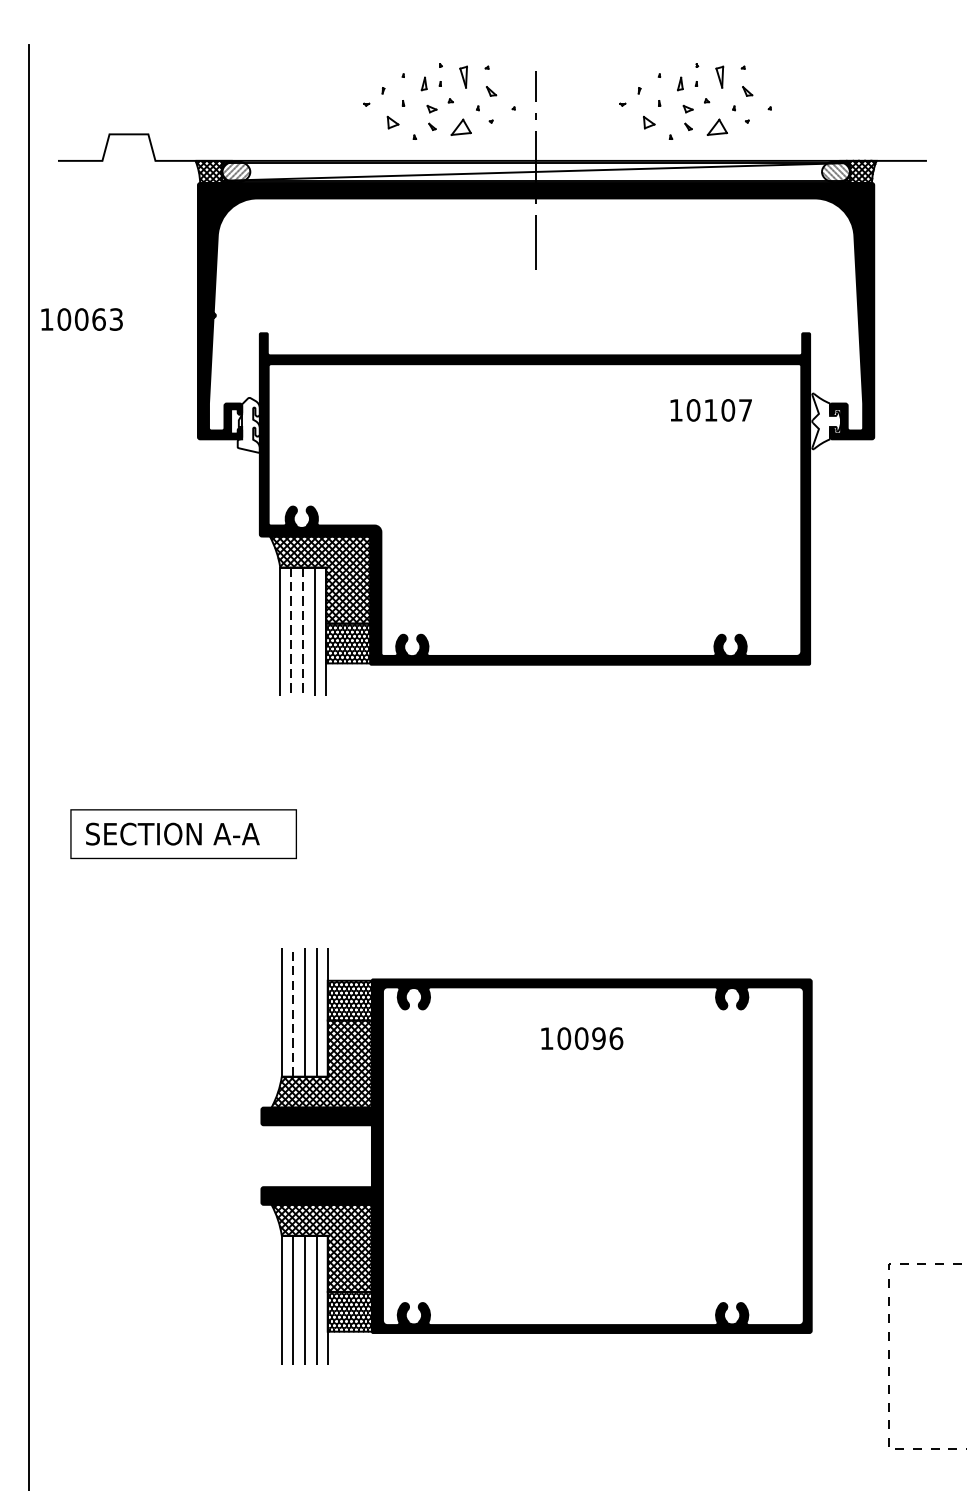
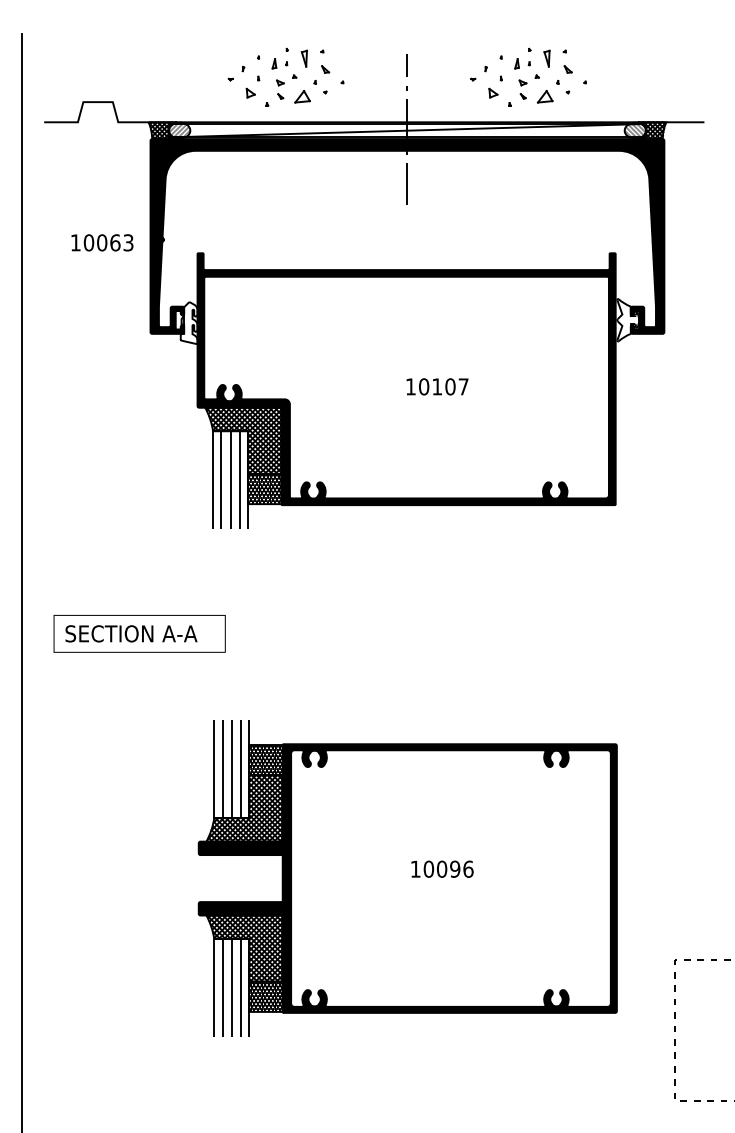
part: (438, 100) -> (285, 76), moved
text: (82, 319) -> (102, 242), moved
text: (711, 409) -> (437, 386), moved
line: (291, 632) -> (221, 480), dashed -> solid
line: (303, 632) -> (230, 480), dashed -> solid
line: (292, 1012) -> (222, 769), dashed -> solid
text: (582, 1037) -> (442, 868), moved

